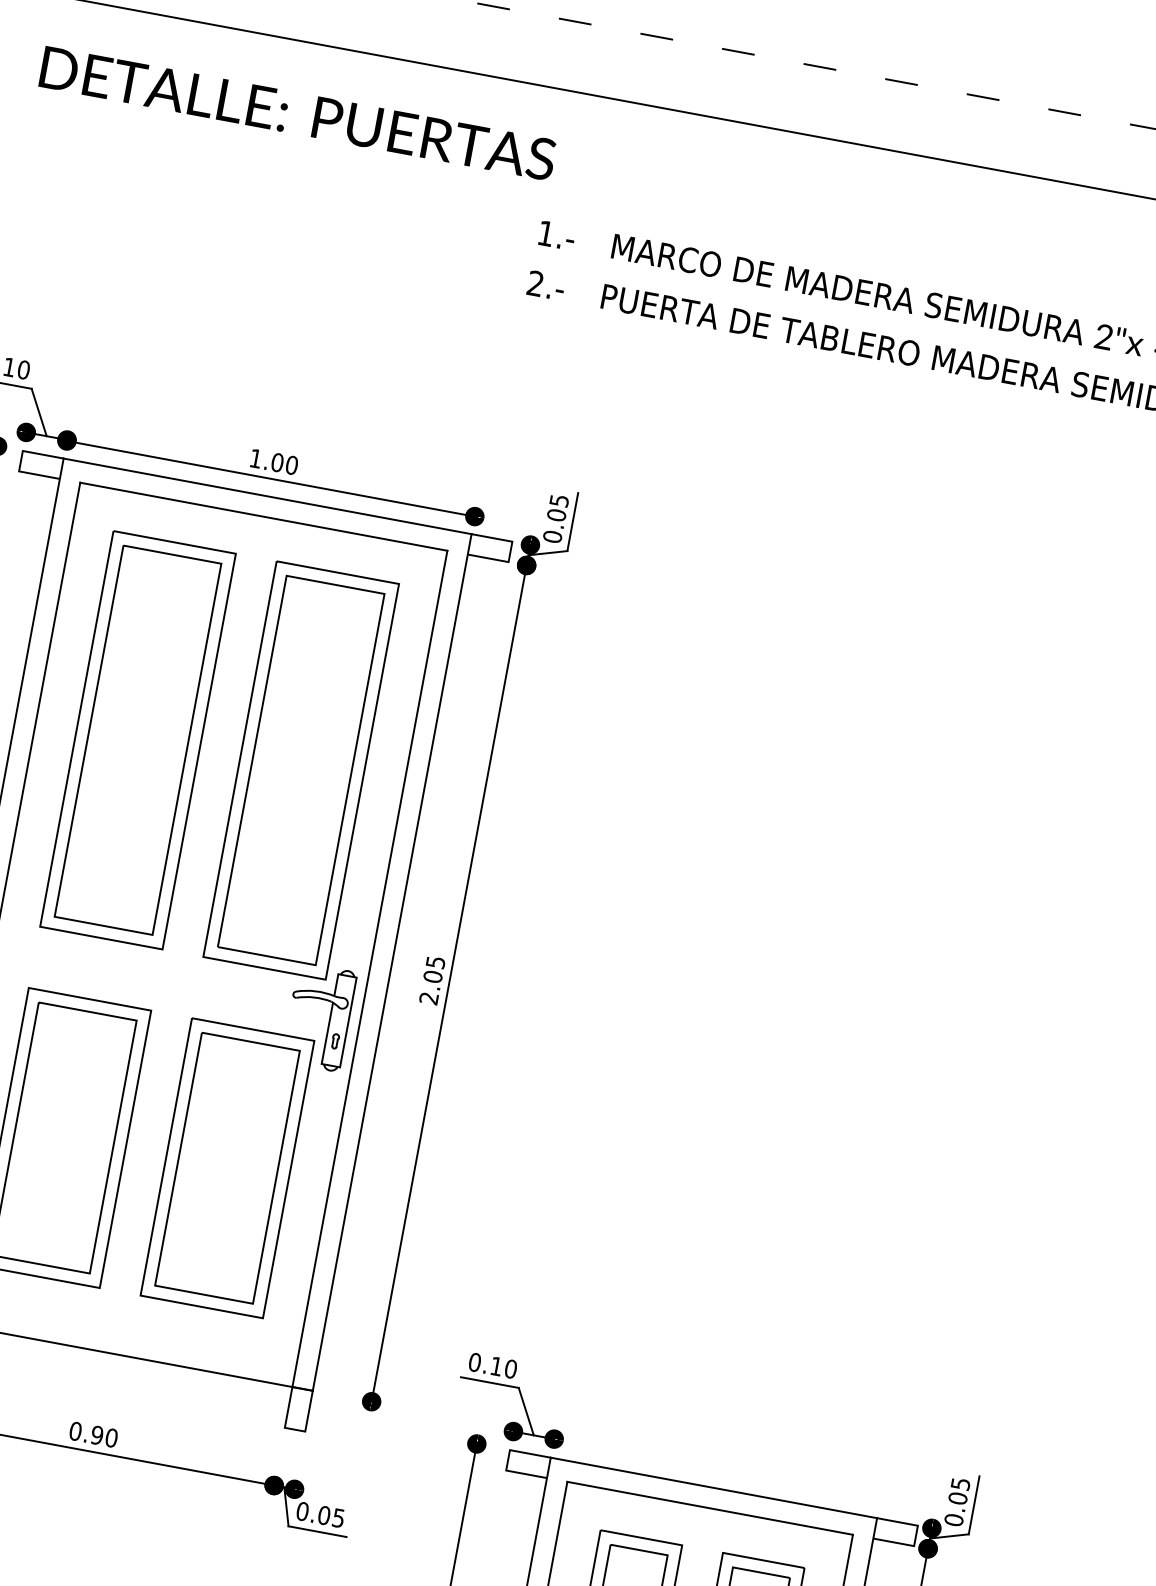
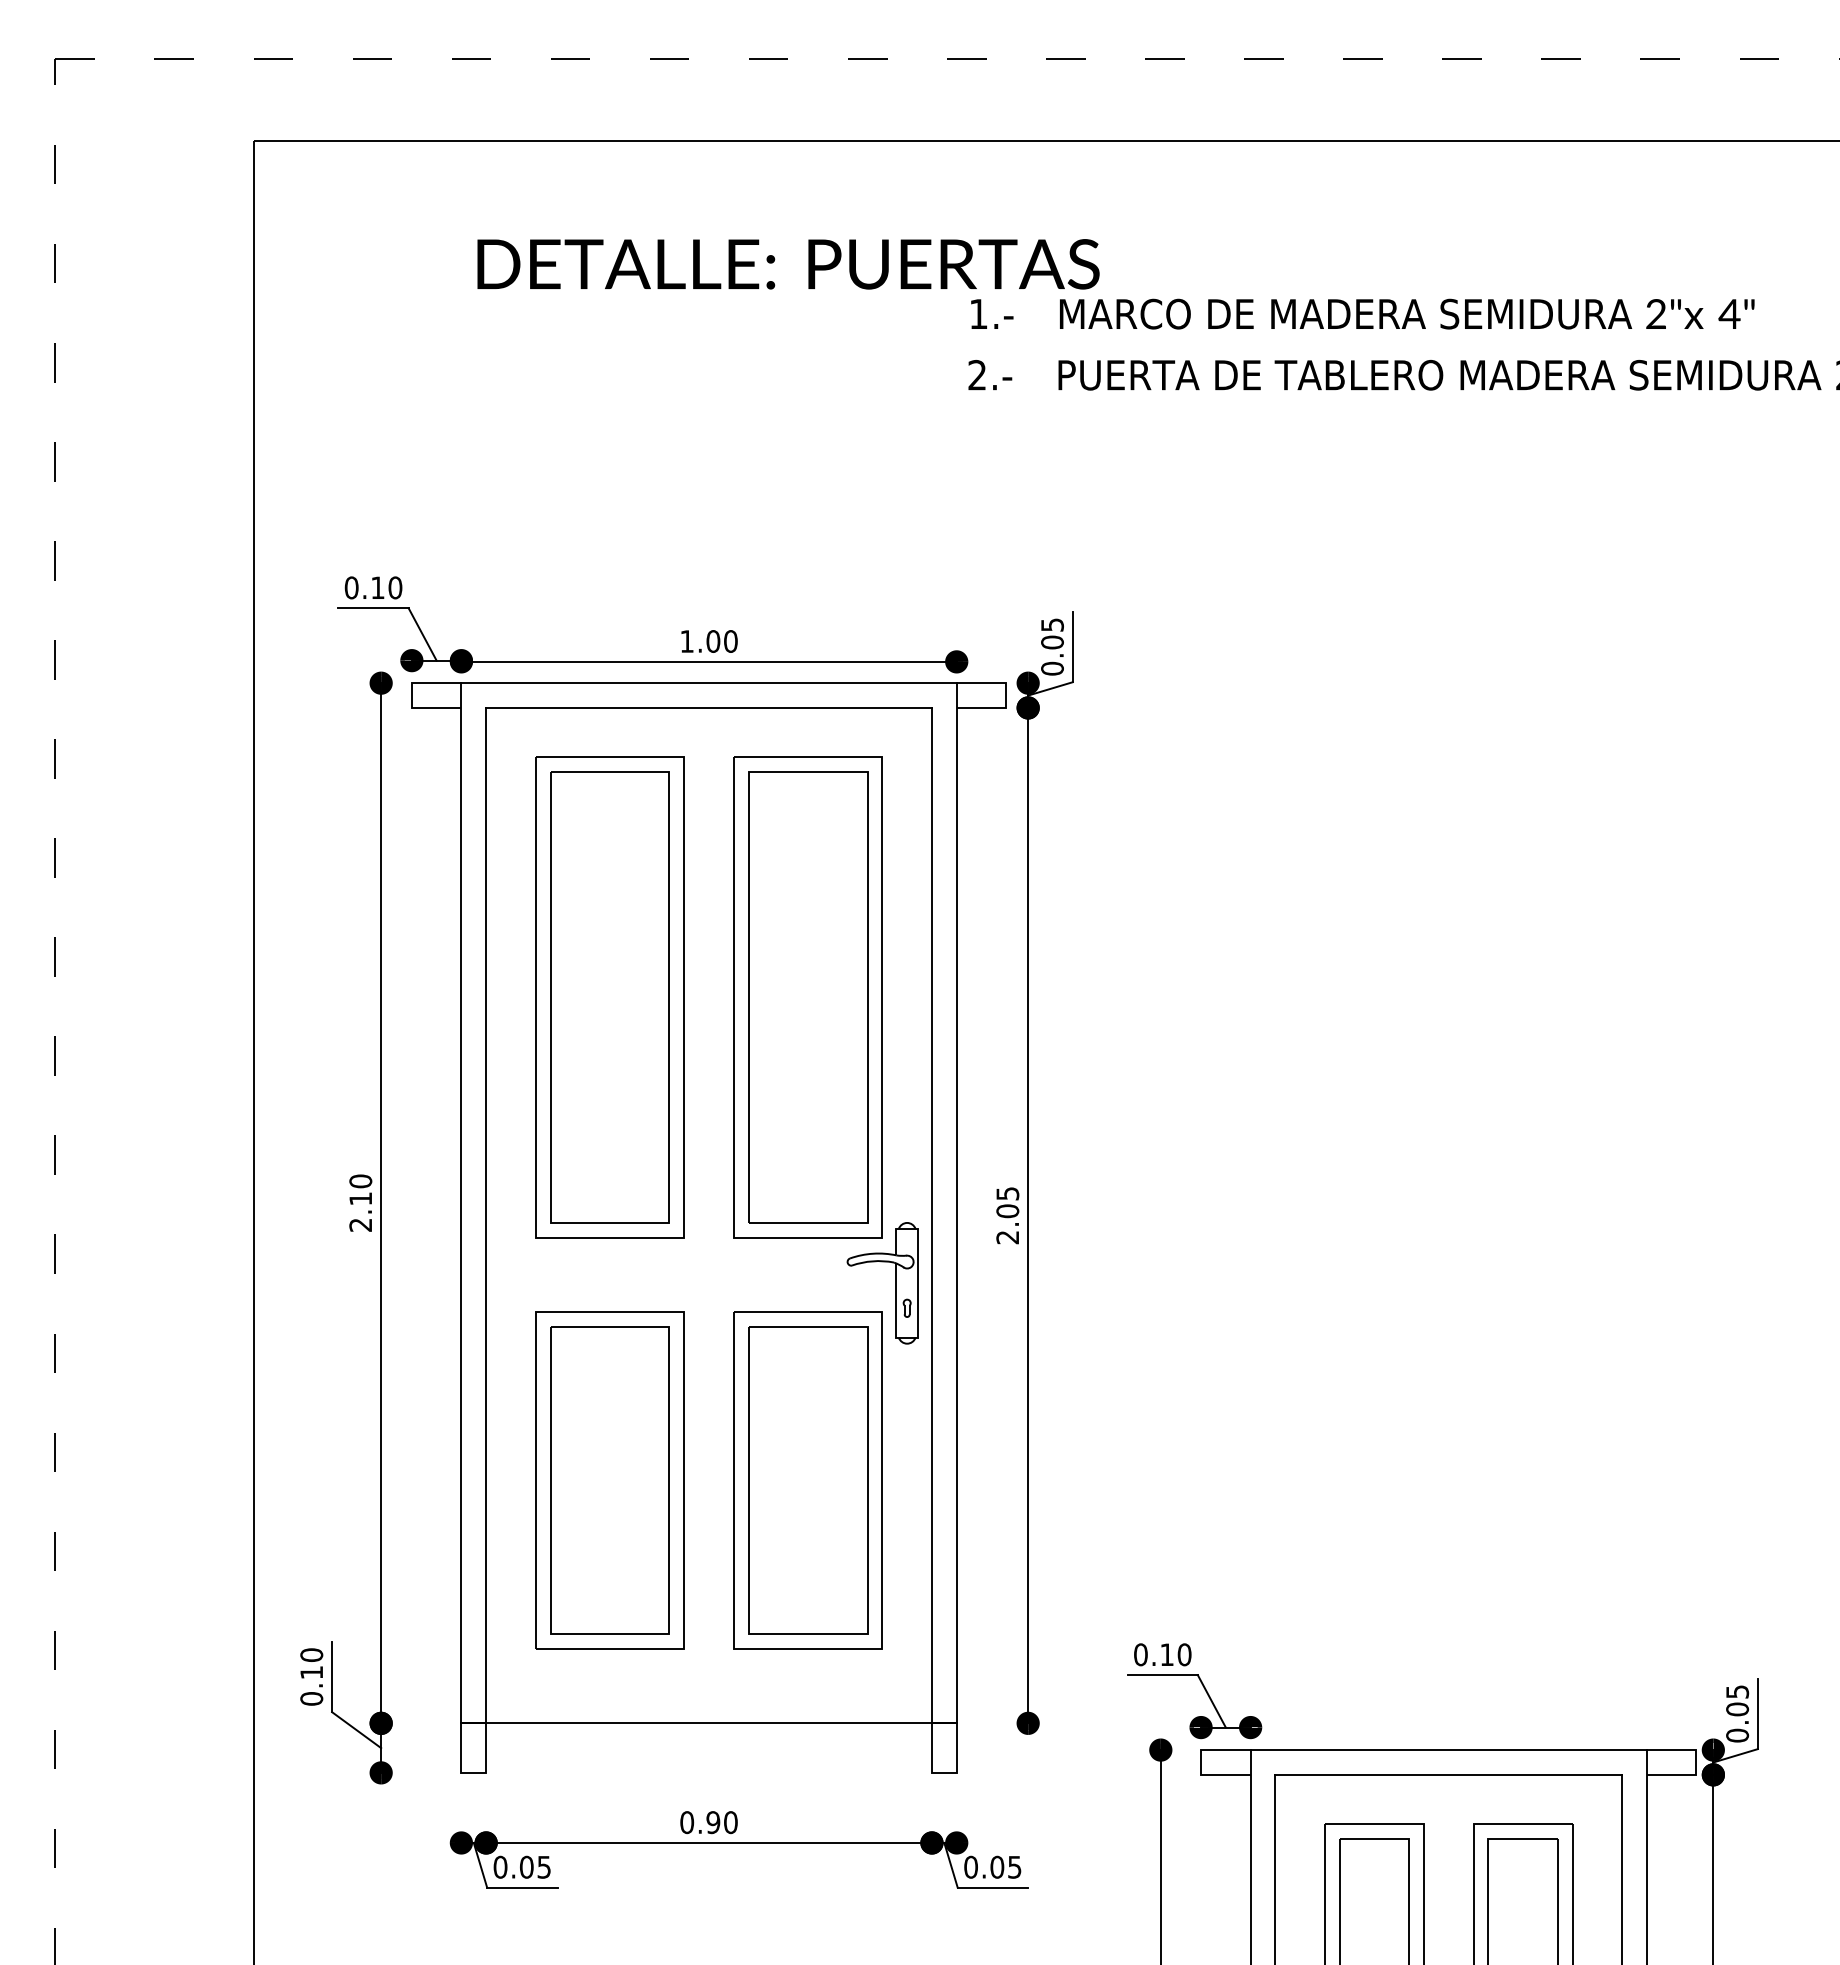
text: (298, 113) -> (788, 264), moved

